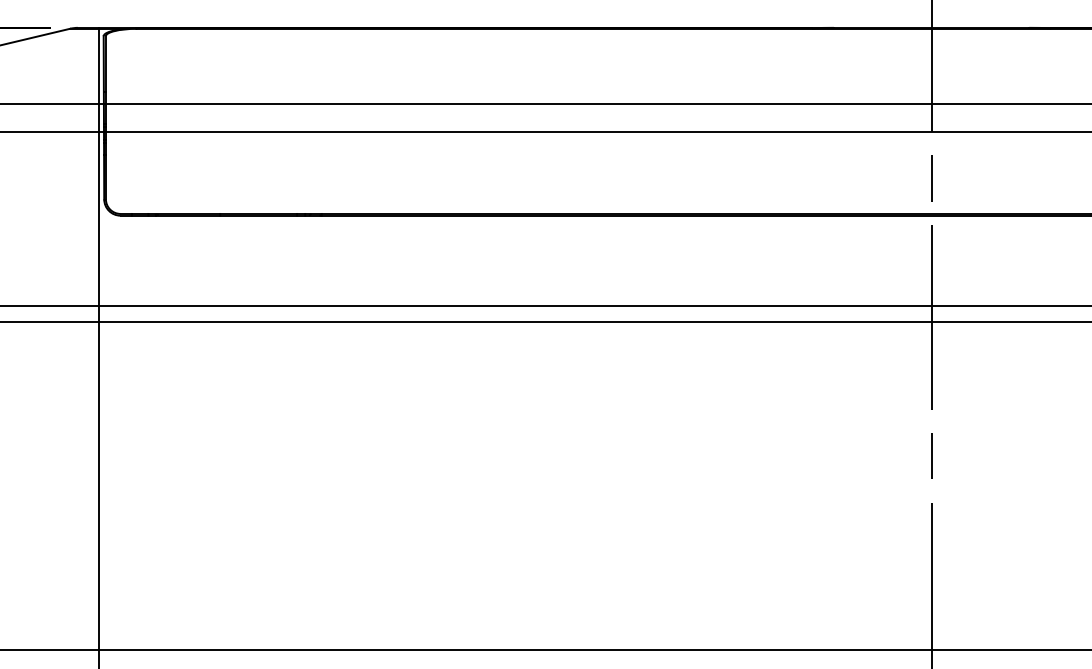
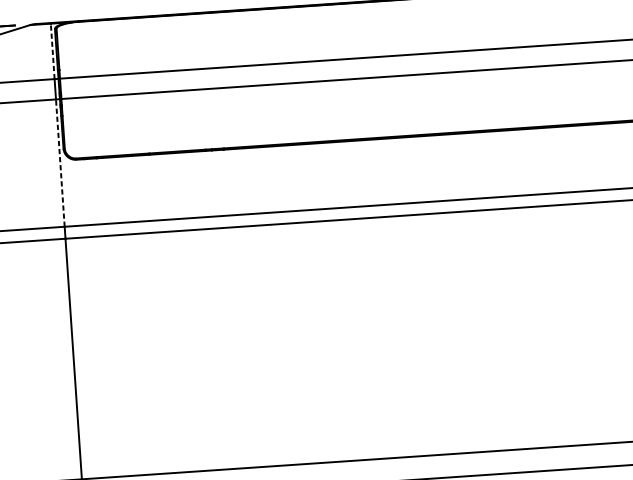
line: (98, 66) -> (52, 51), solid -> dashed
line: (98, 218) -> (60, 162), solid -> dashed

